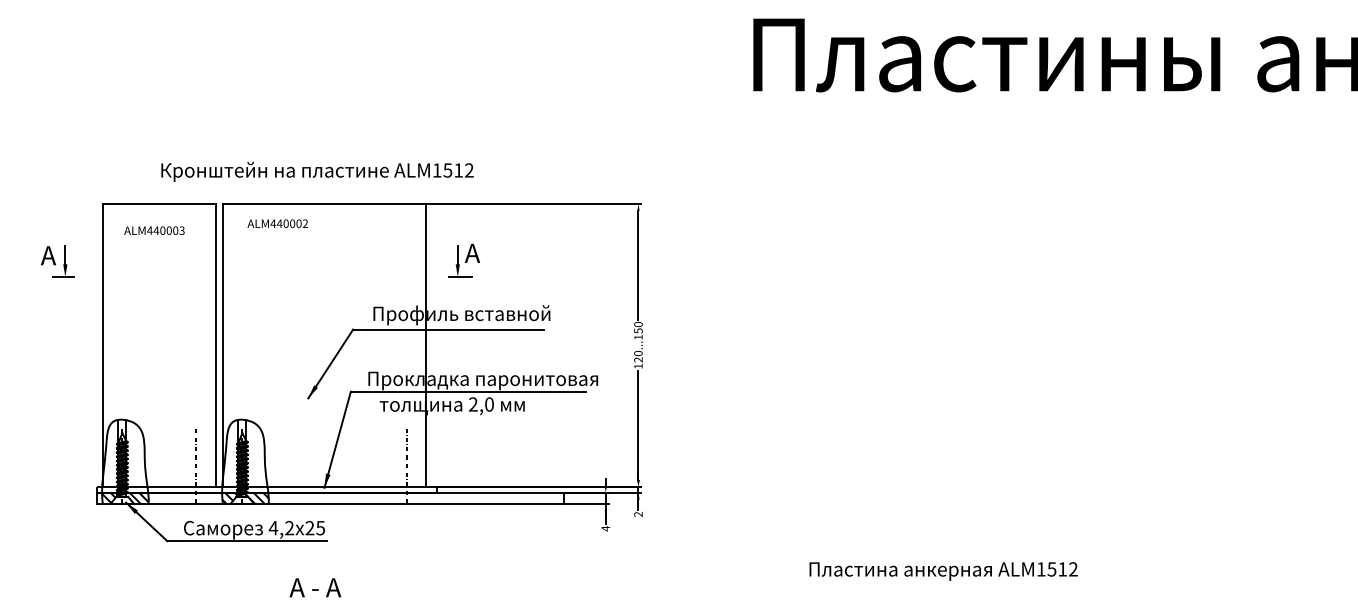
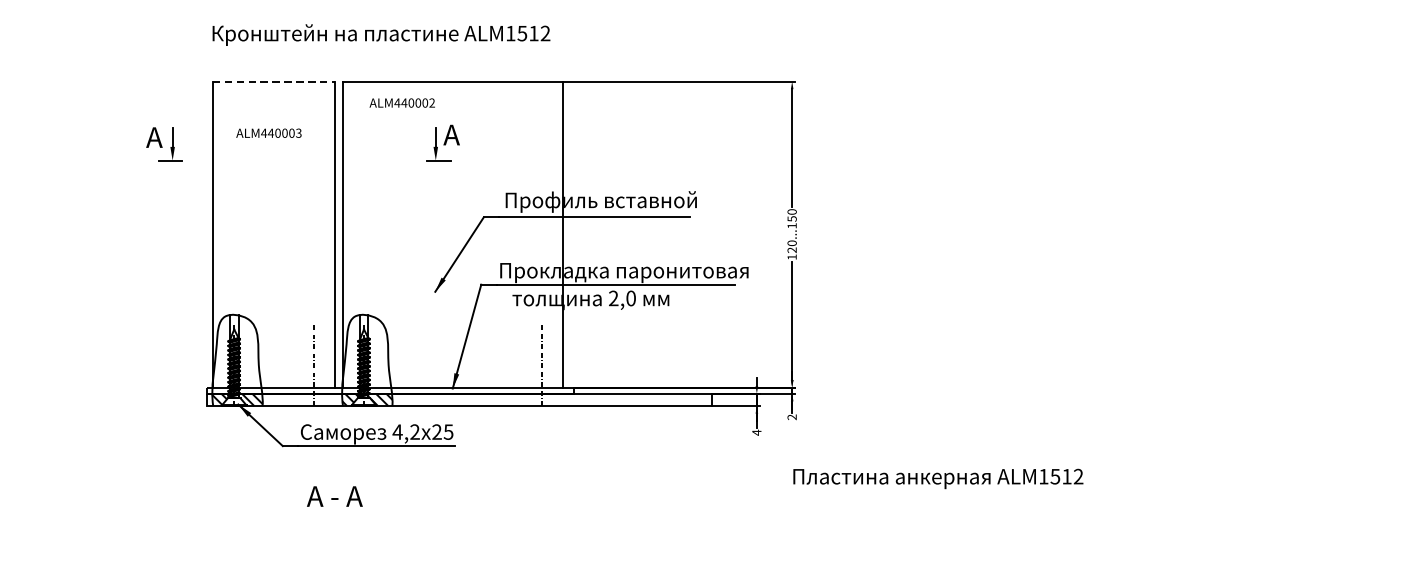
text: (317, 171) -> (381, 34), moved
line: (159, 203) -> (274, 81), solid -> dashed
text: (154, 230) -> (269, 133), moved
part: (464, 260) -> (443, 142), moved
text: (943, 571) -> (938, 478), moved
text: (315, 587) -> (334, 496), moved

